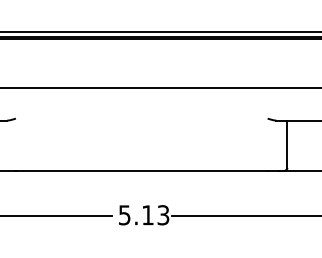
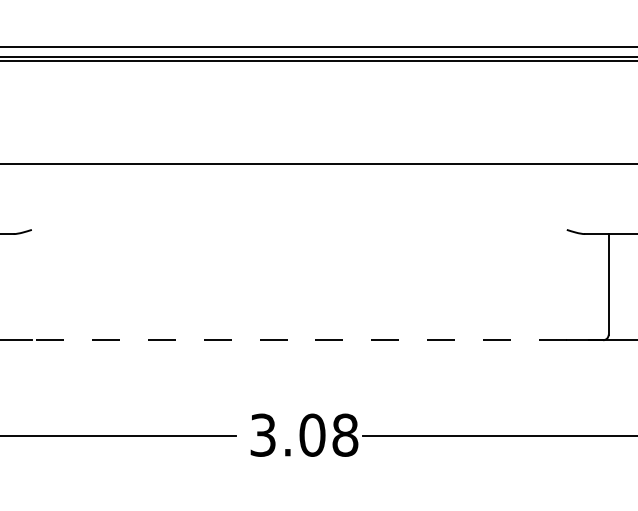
line: (141, 170) -> (298, 340), solid -> dashed
text: (144, 215) -> (305, 435), 5.13 -> 3.08

